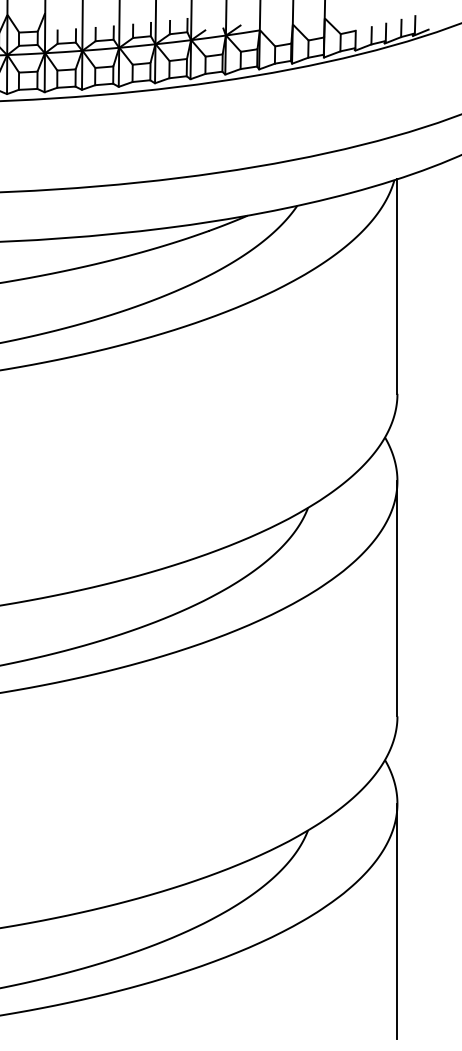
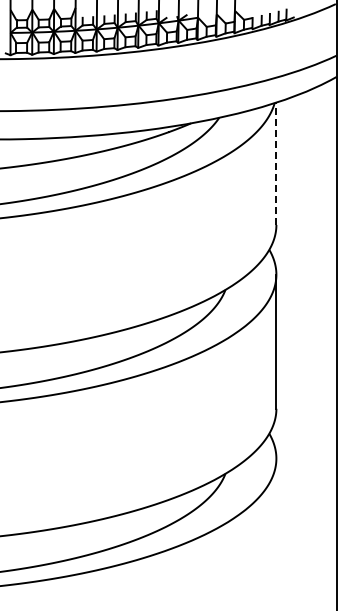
line: (397, 286) -> (276, 163), solid -> dashed
line: (397, 921) -> (276, 525), removed

